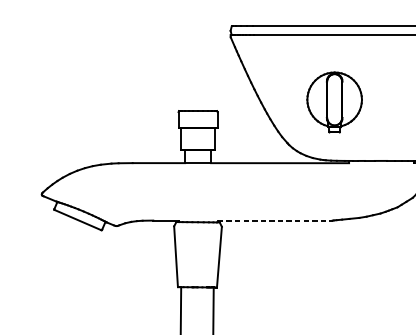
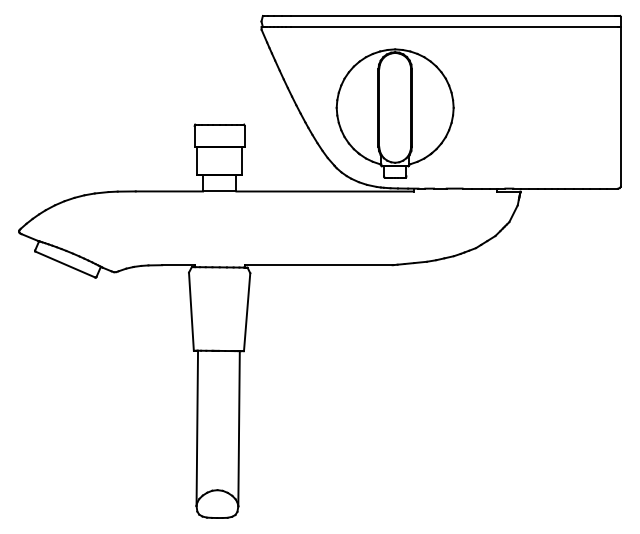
part: (334, 102) -> (394, 113), size x1.67
line: (275, 220) -> (318, 265), dashed -> solid

